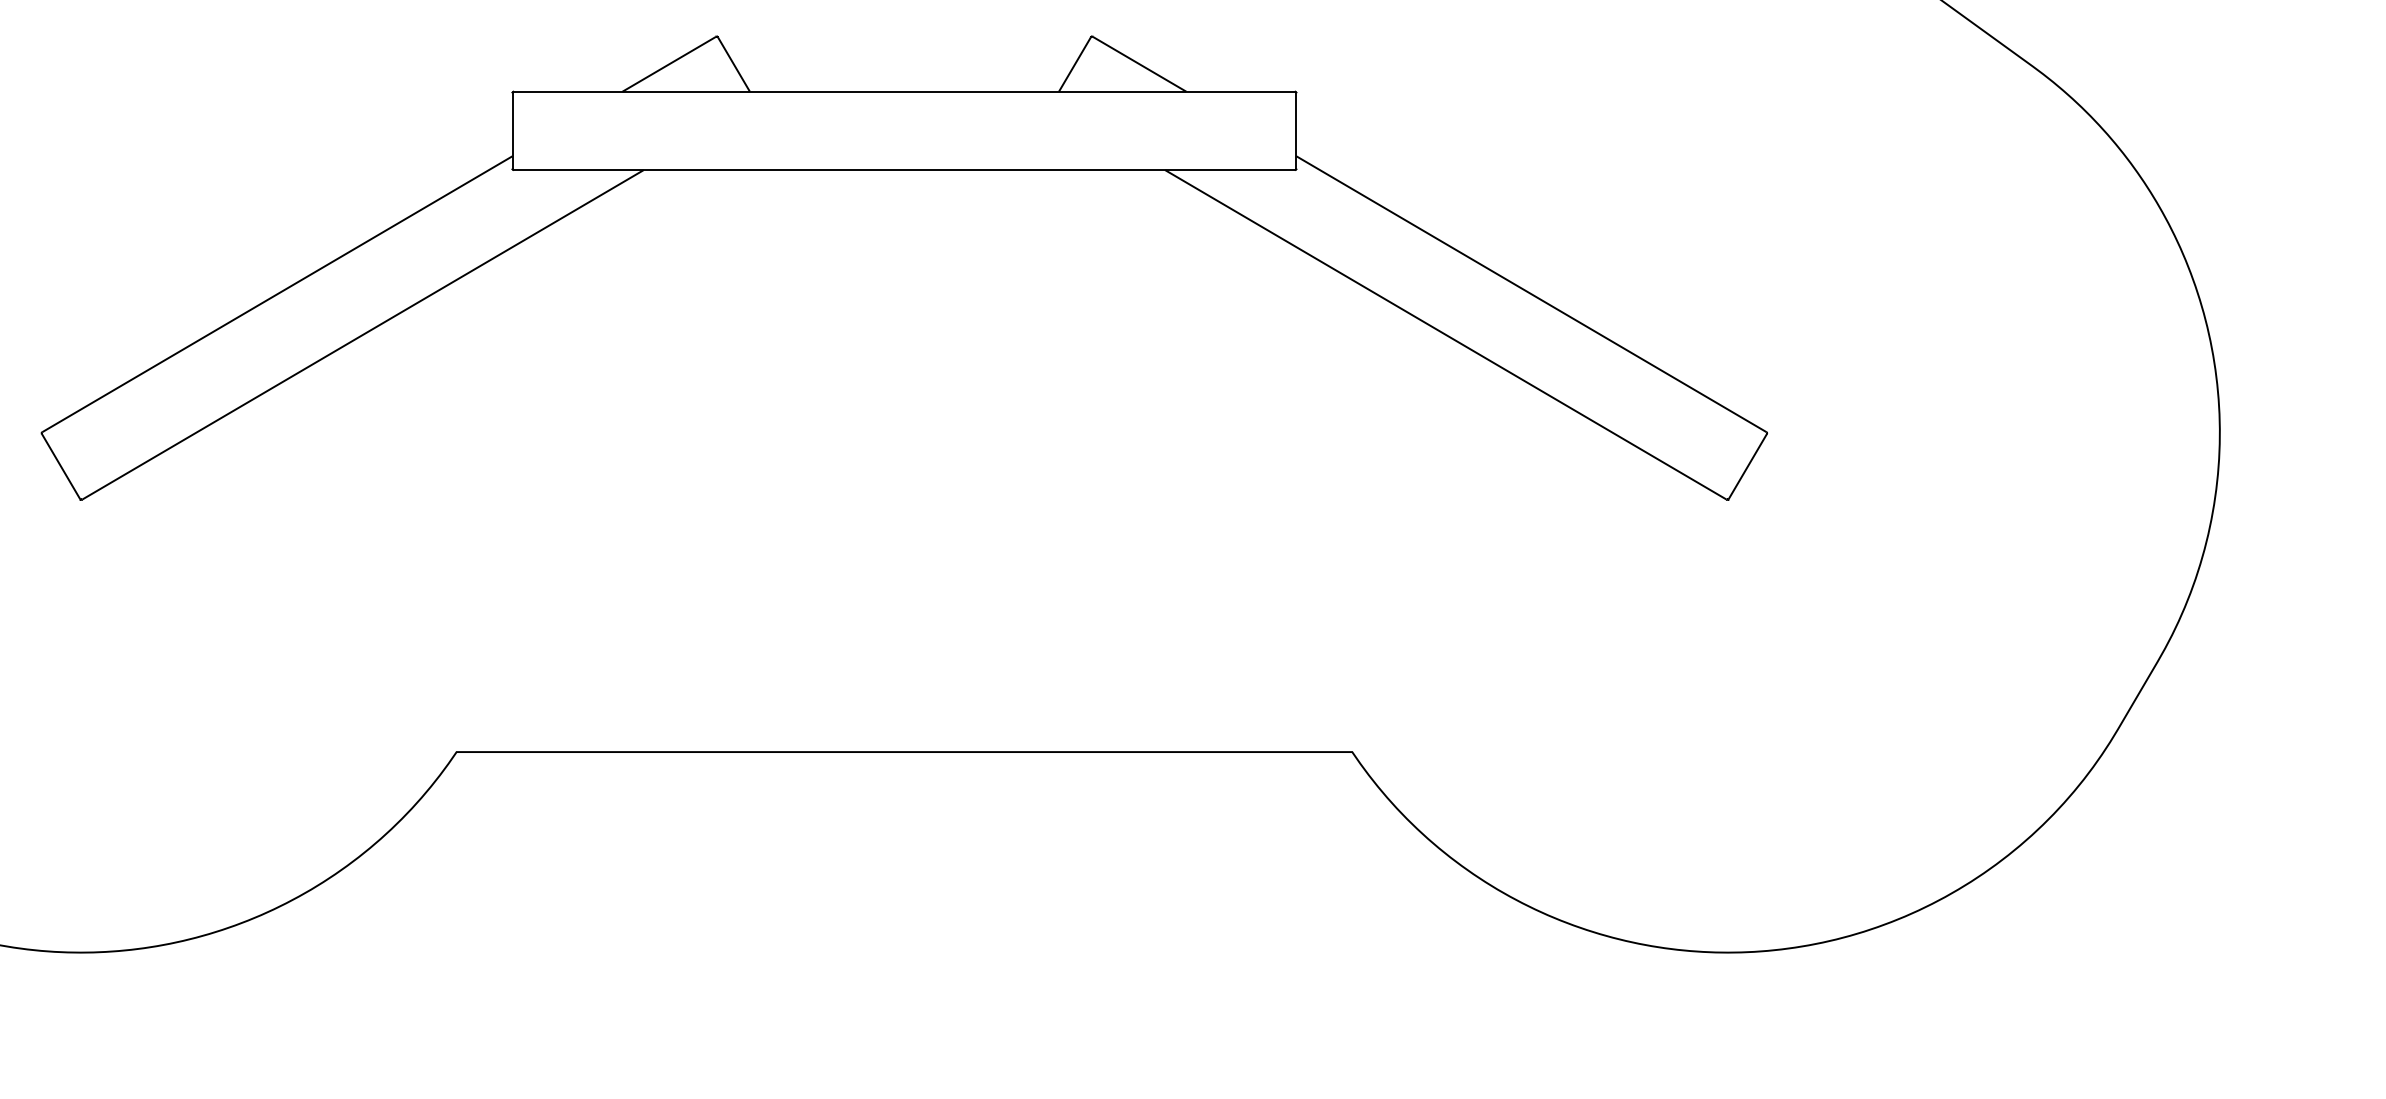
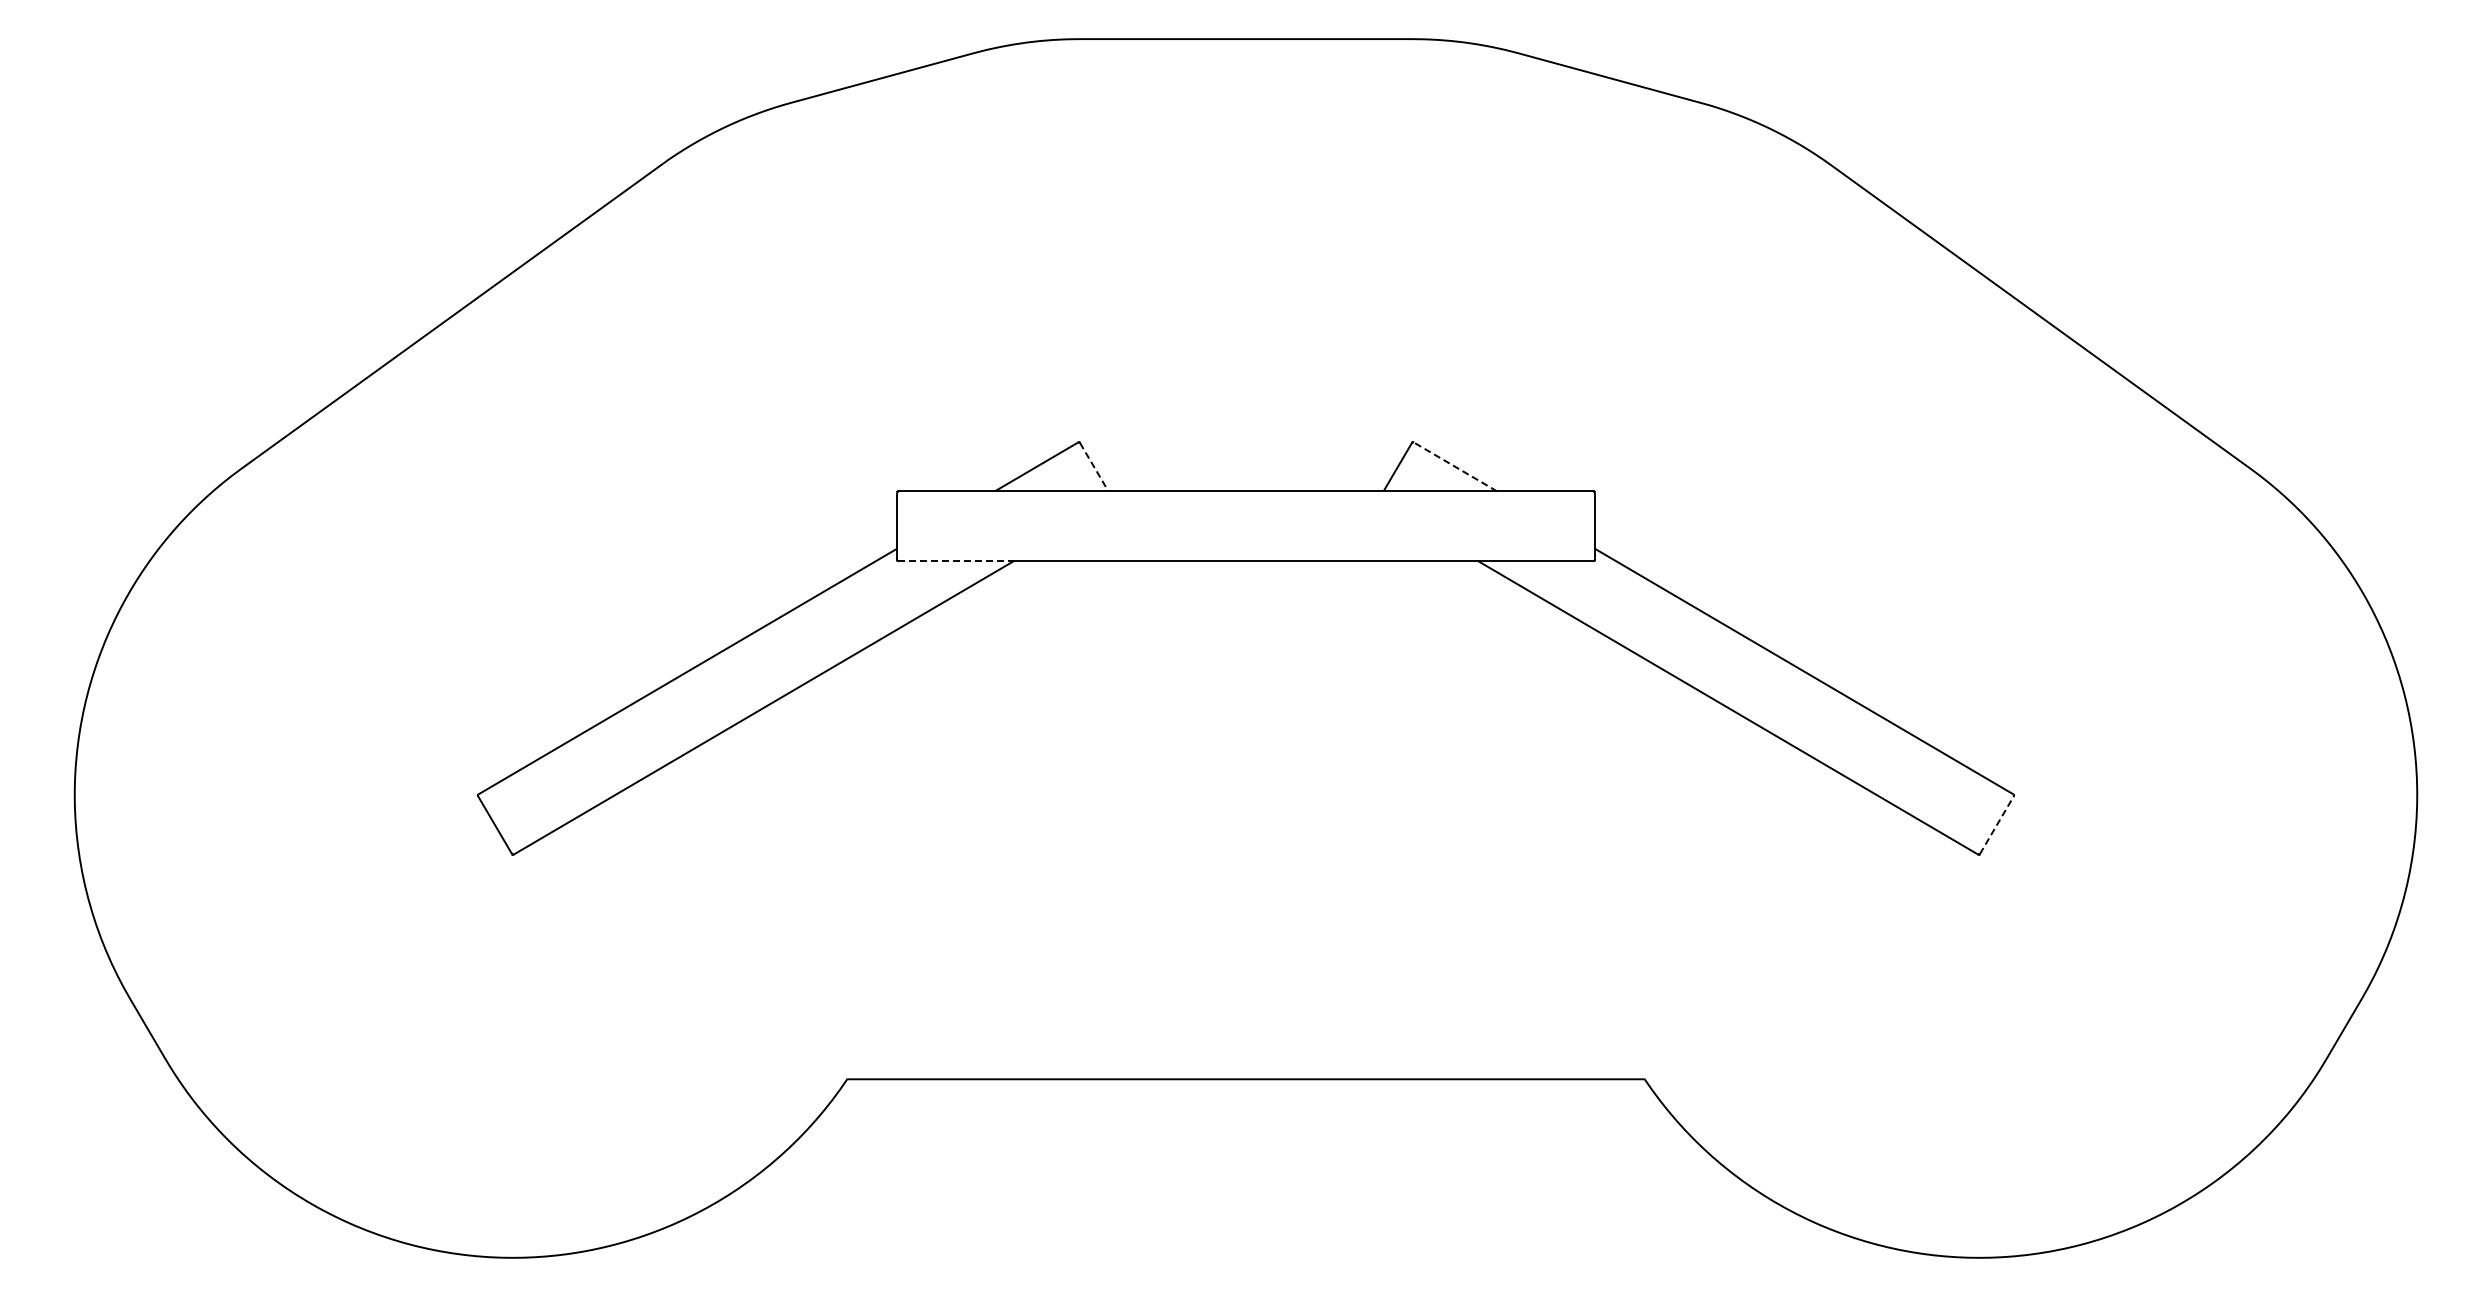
line: (1139, 63) -> (1455, 466), solid -> dashed
line: (734, 64) -> (1094, 467), solid -> dashed
line: (579, 170) -> (956, 561), solid -> dashed
line: (1747, 467) -> (1996, 825), solid -> dashed

